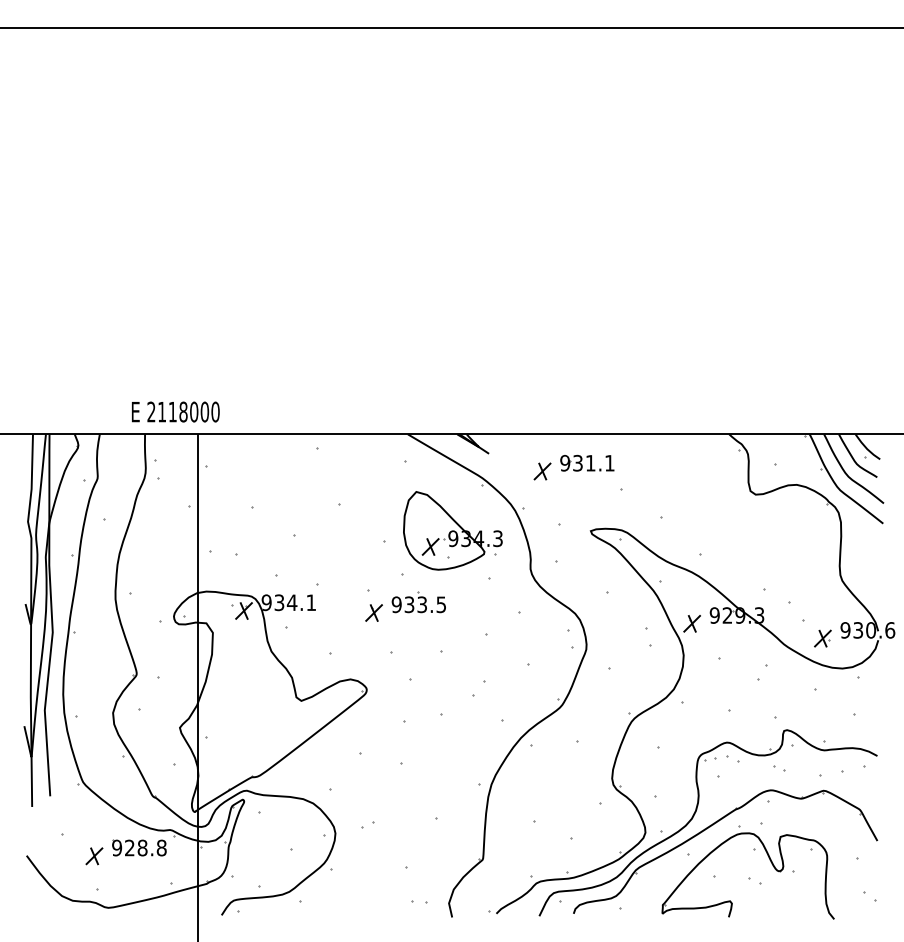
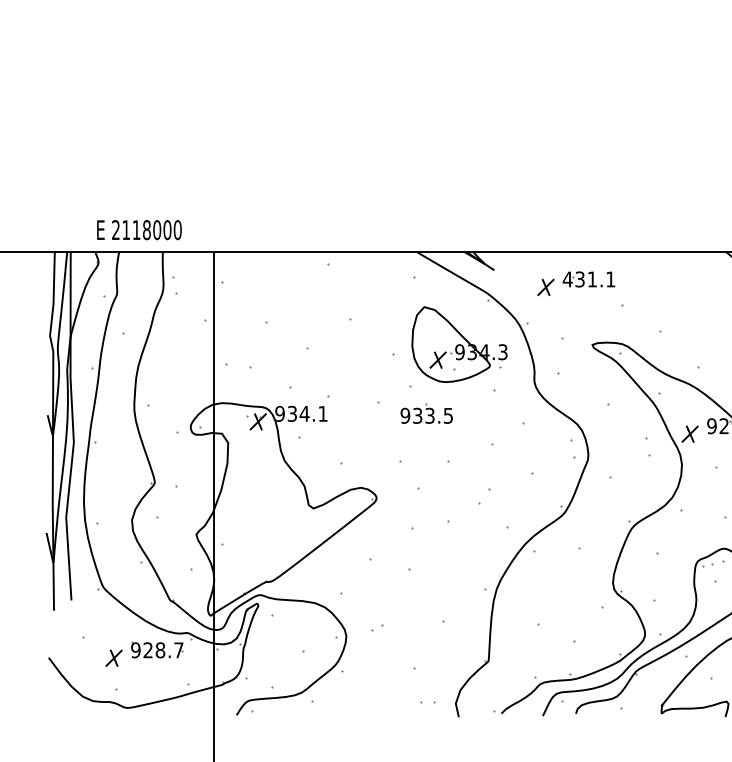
text: (175, 411) -> (139, 229), moved
text: (564, 463) -> (567, 279), 931.1 -> 431.1
part: (373, 612) -> (383, 423), removed
text: (161, 847) -> (178, 649), 928.8 -> 928.7

